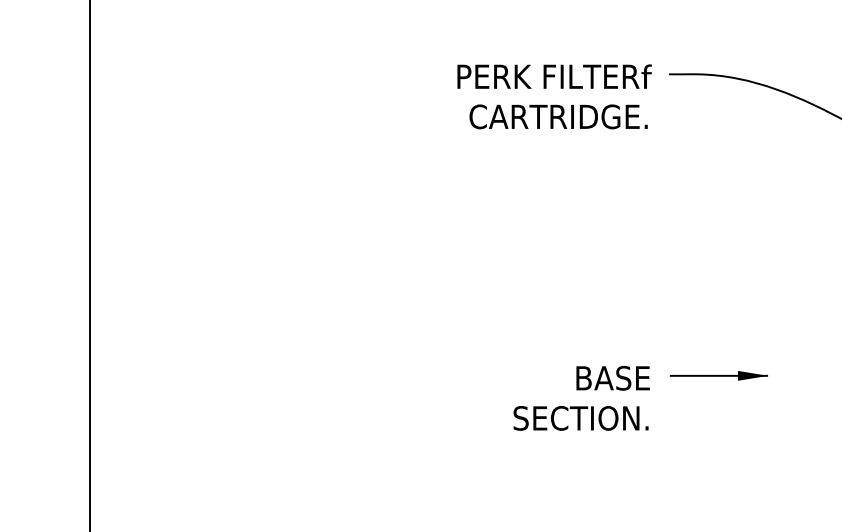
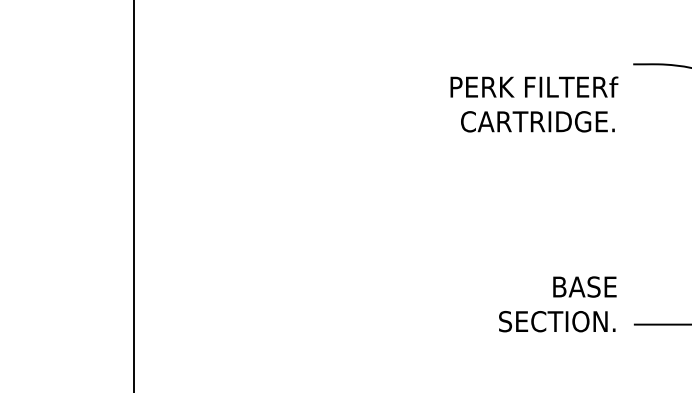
text: (554, 96) -> (534, 104), moved
text: (581, 398) -> (557, 304), moved

